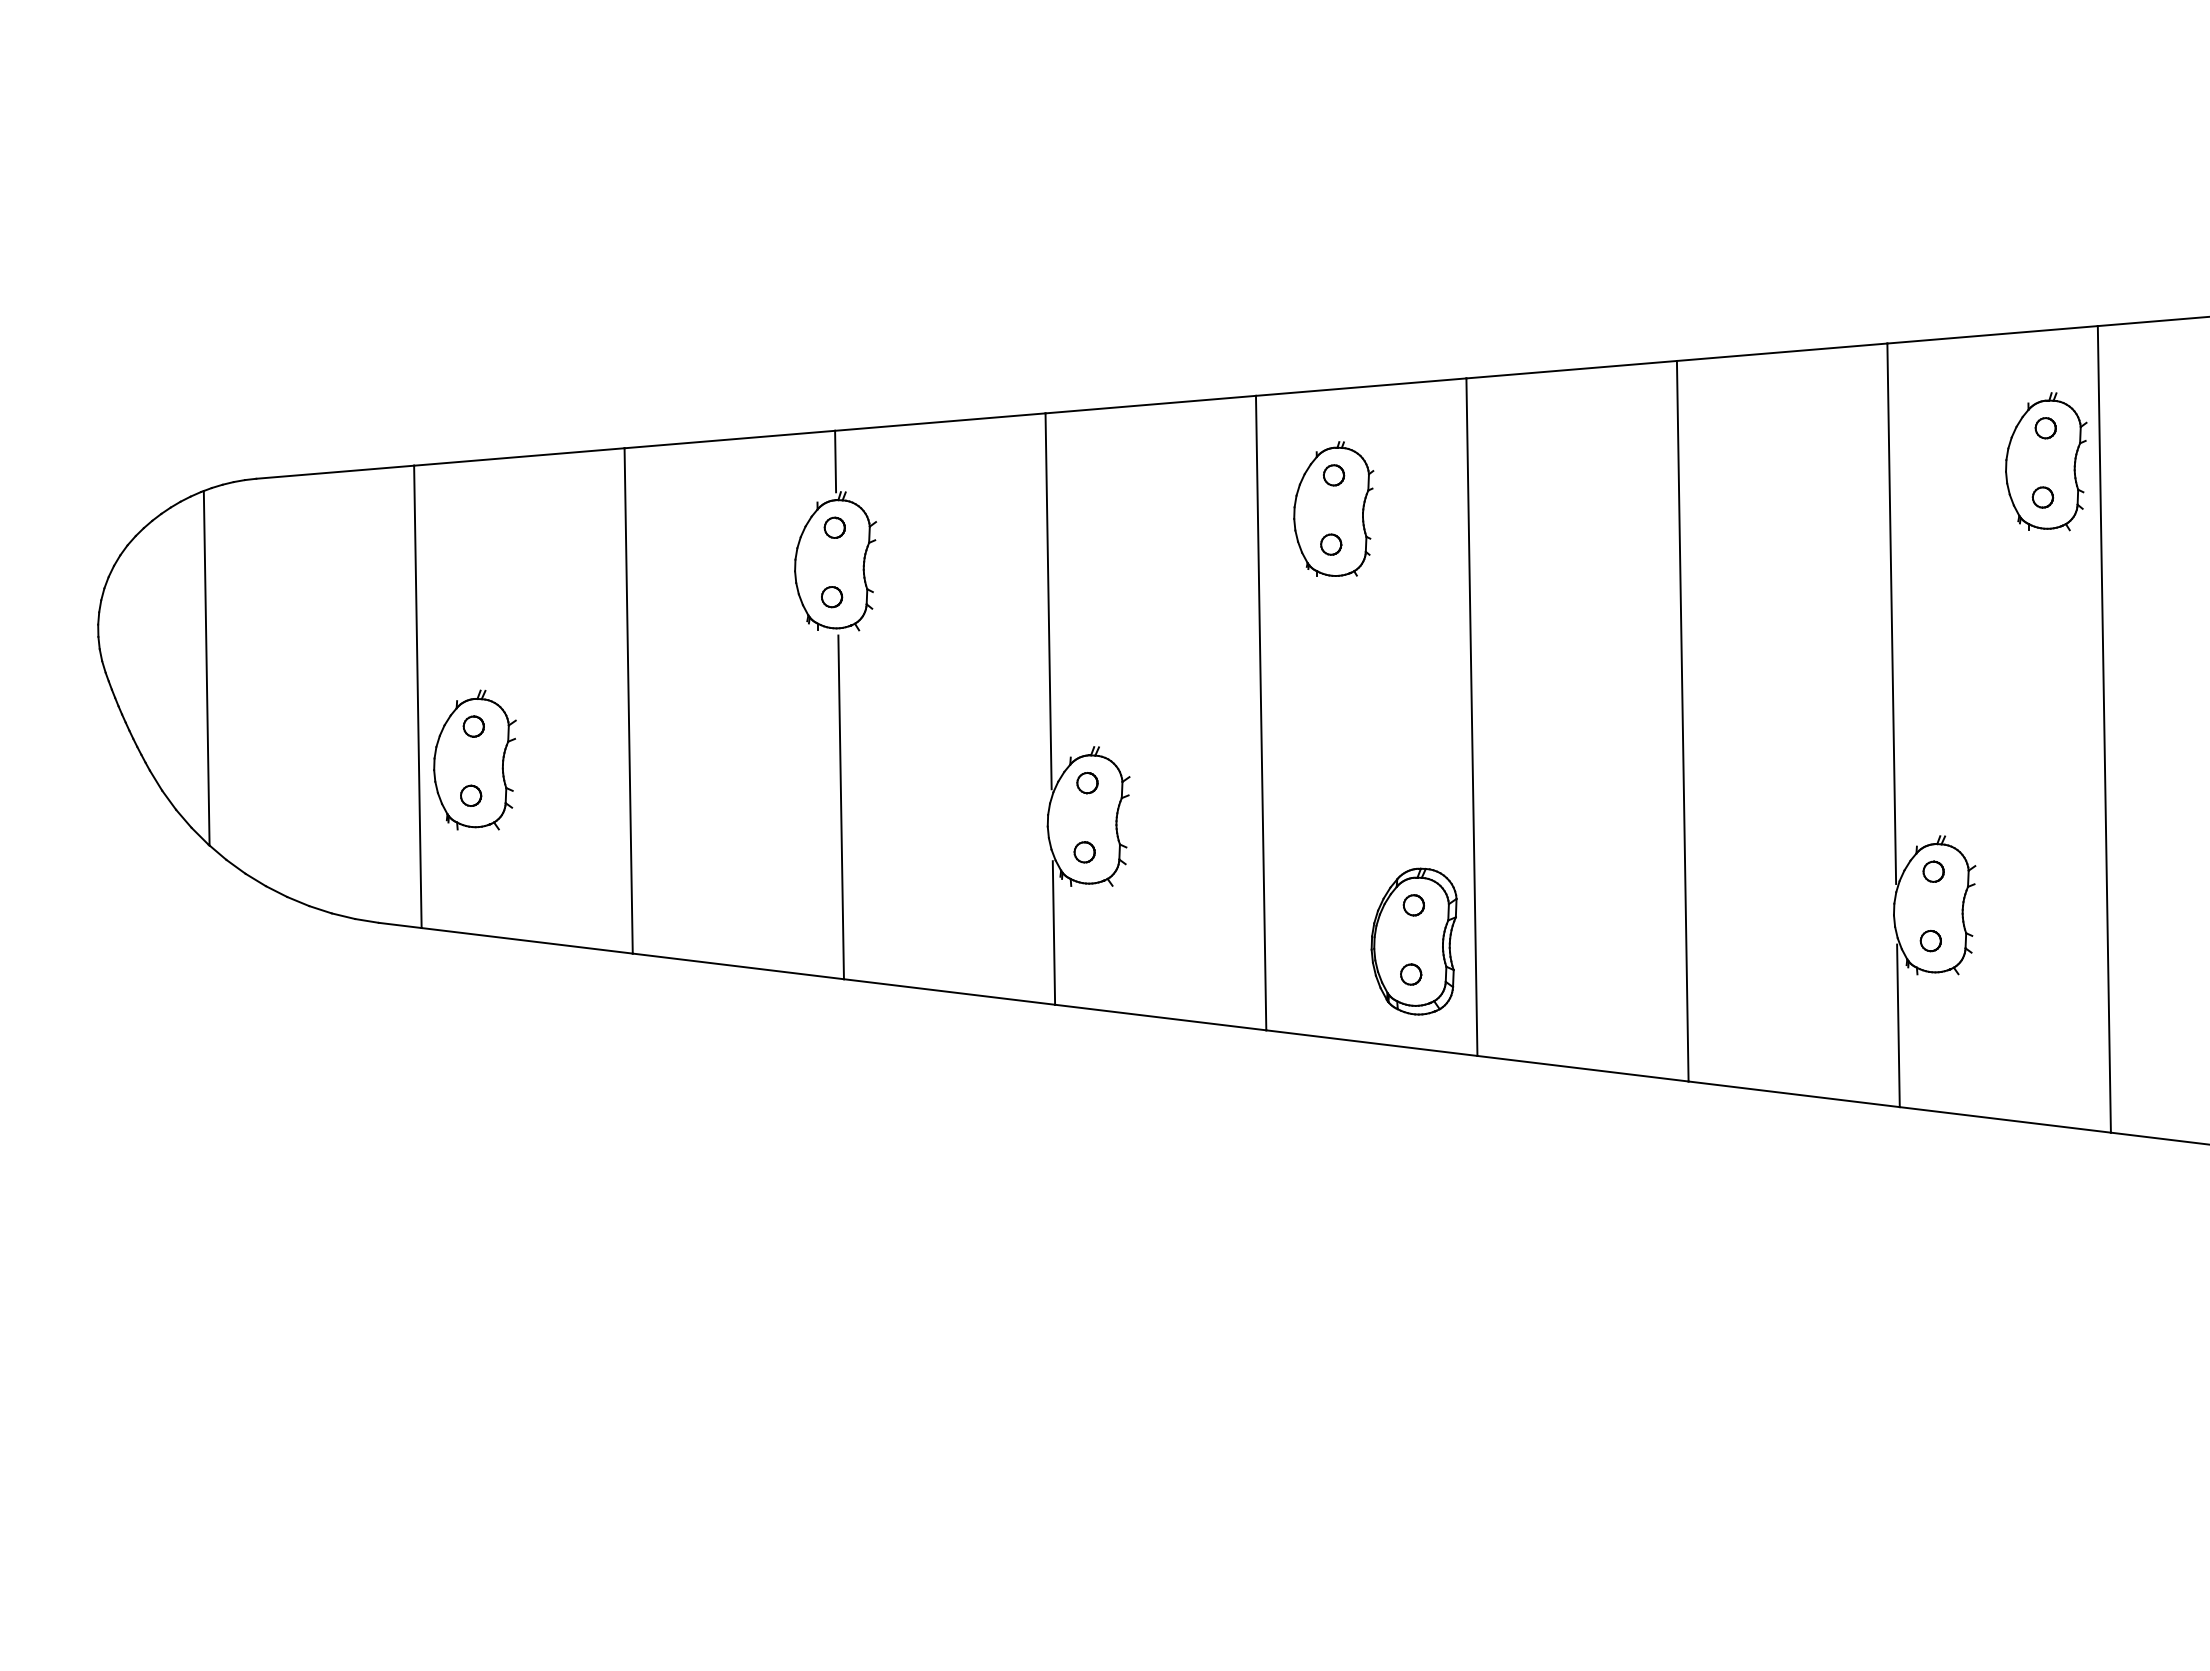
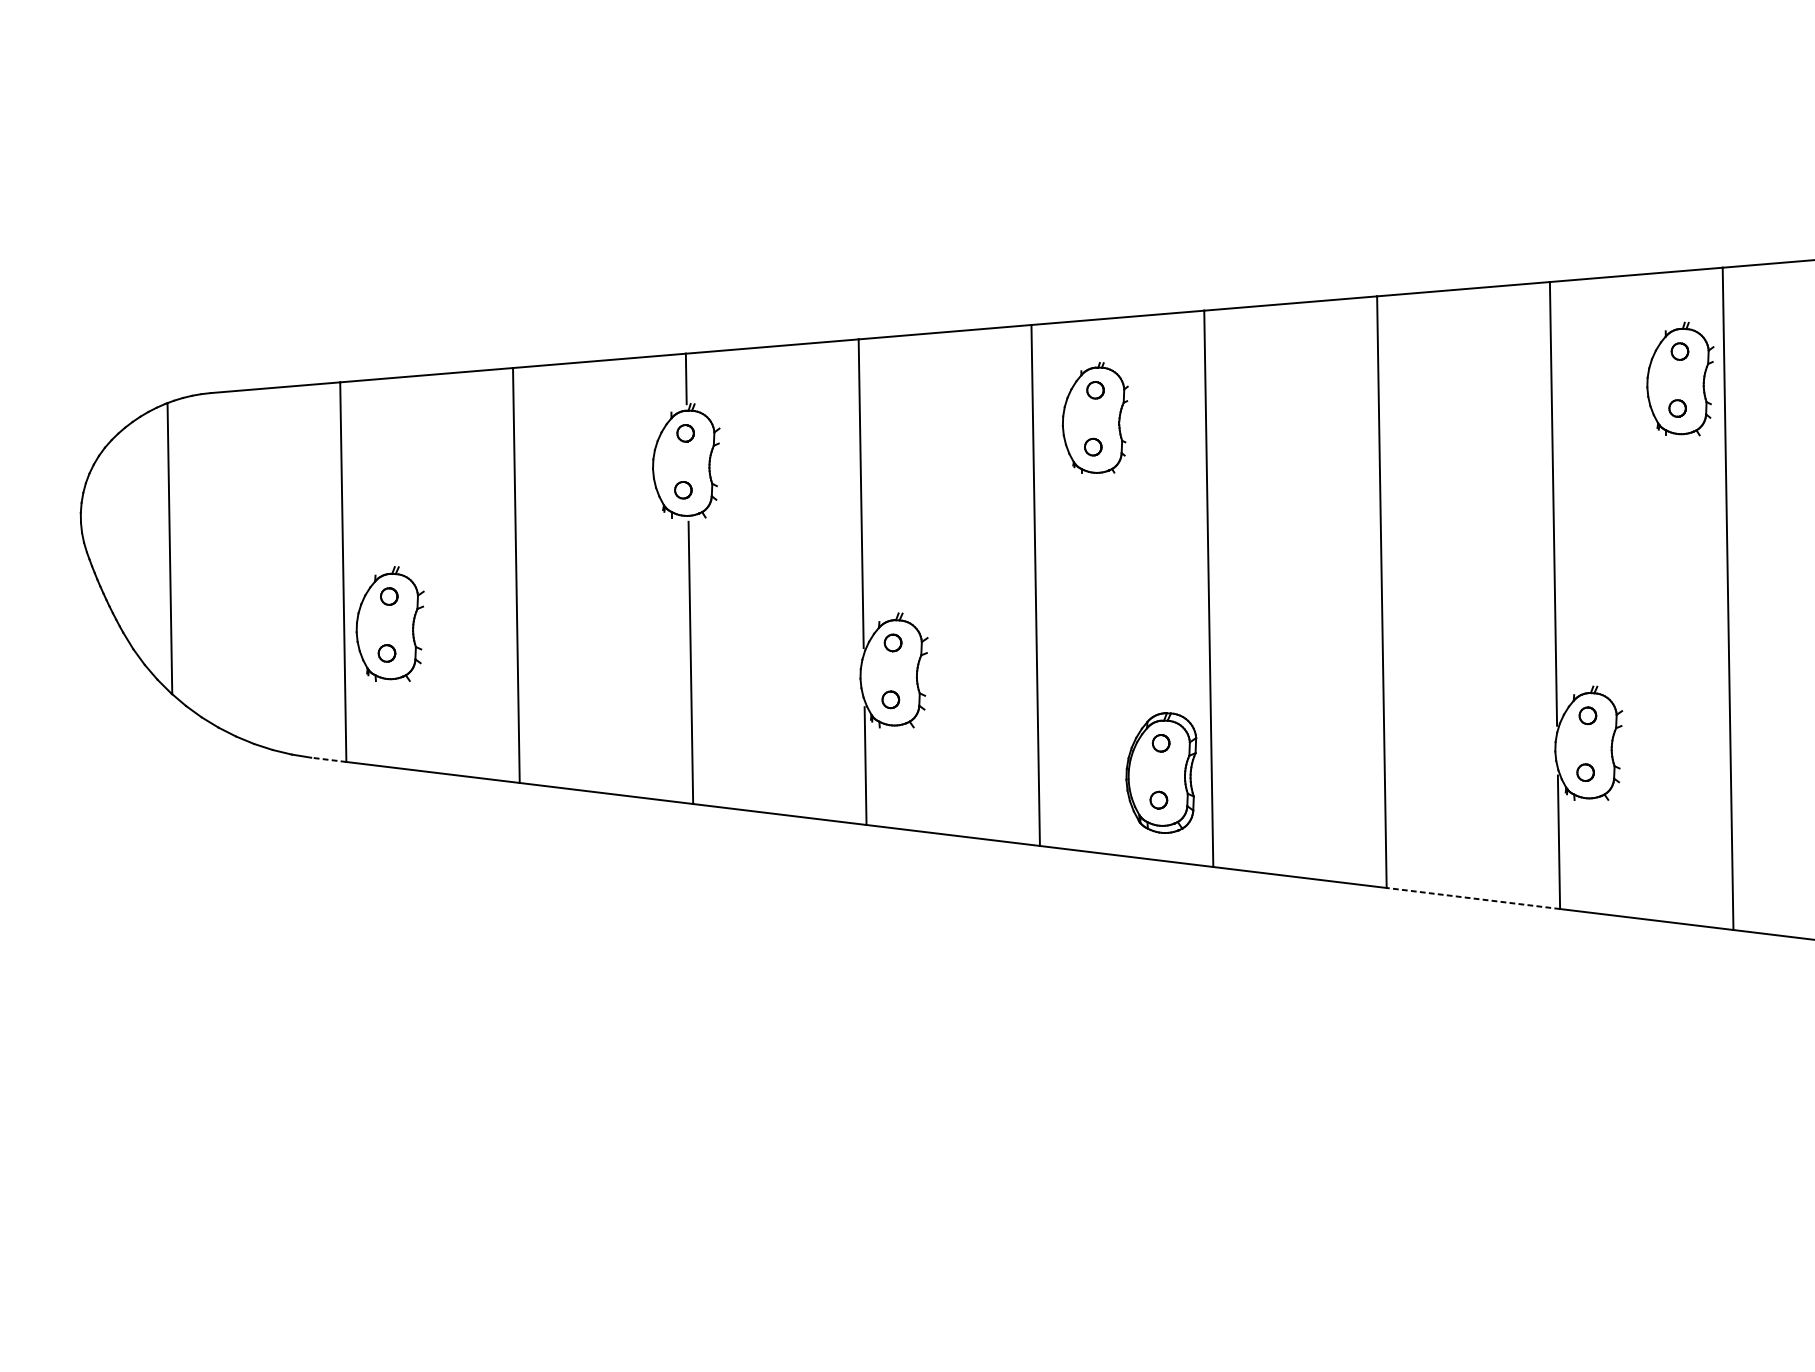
line: (400, 925) -> (329, 759), solid -> dashed
line: (1793, 1094) -> (1472, 898), solid -> dashed

